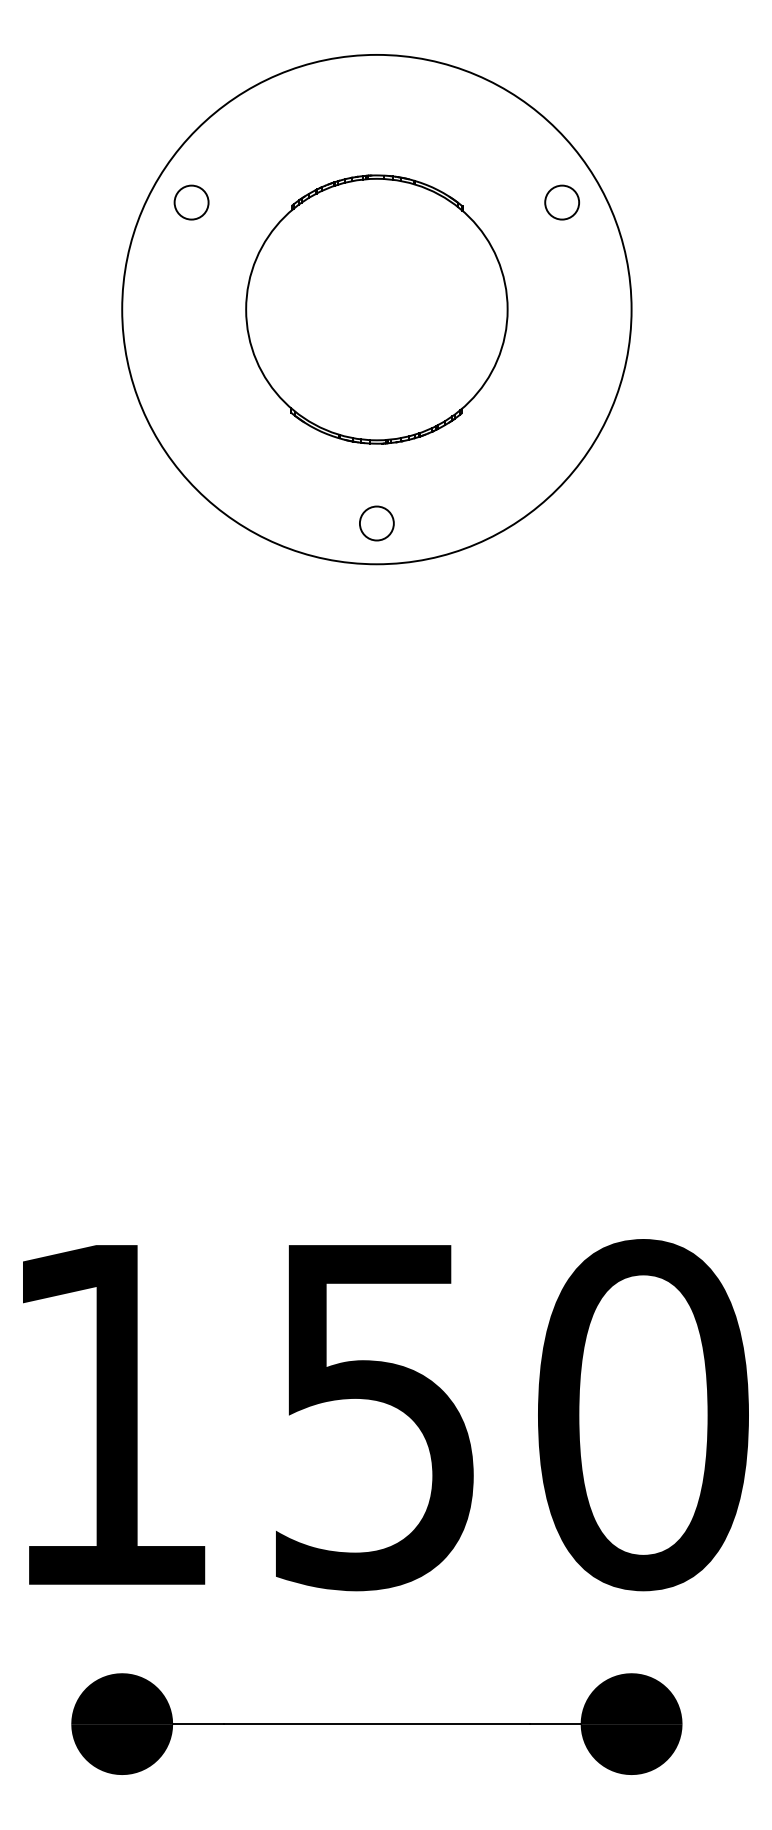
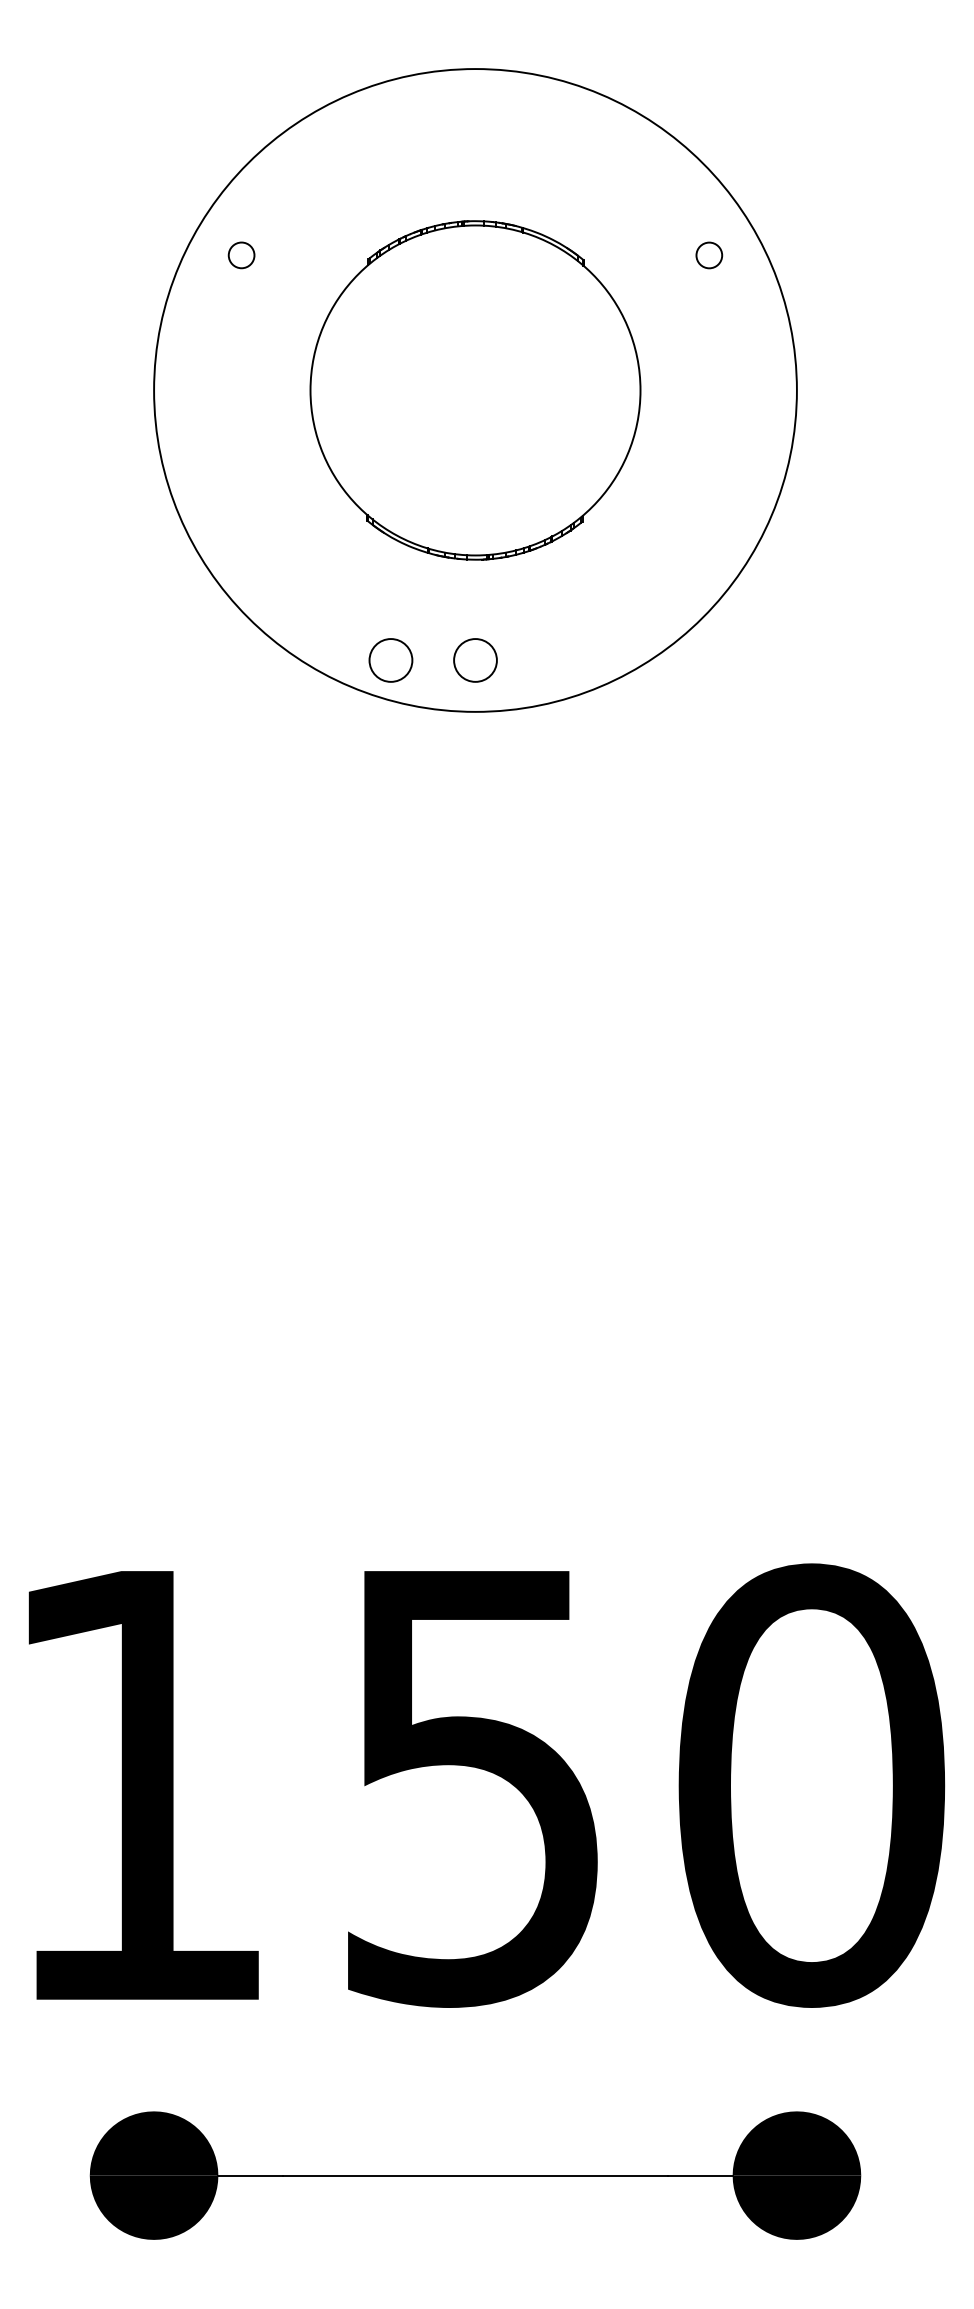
circle: (191, 202) -> (241, 255), size x0.6
circle: (562, 202) -> (709, 255), size x0.6
circle: (309, 523) -> (390, 660), added

